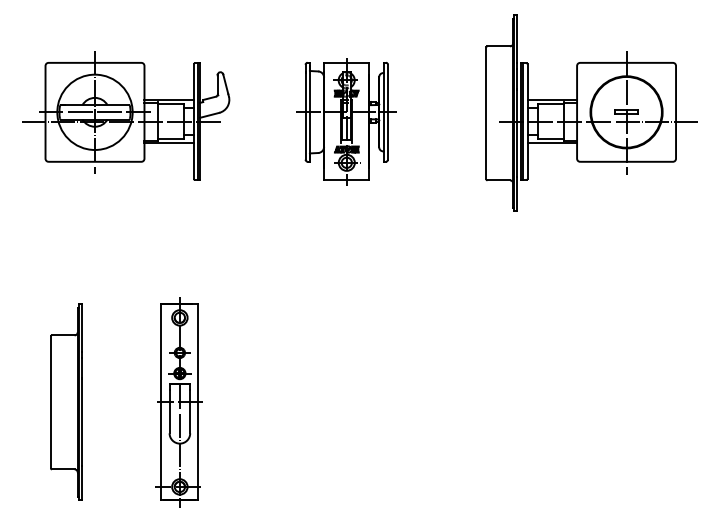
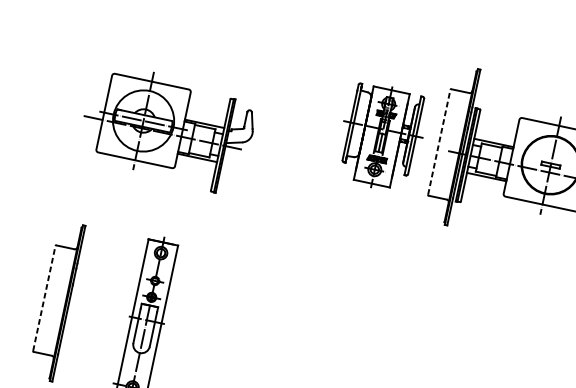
line: (486, 113) -> (439, 142), solid -> dashed
part: (126, 115) -> (168, 128), moved
part: (346, 121) -> (381, 136), moved
line: (50, 402) -> (43, 298), solid -> dashed

